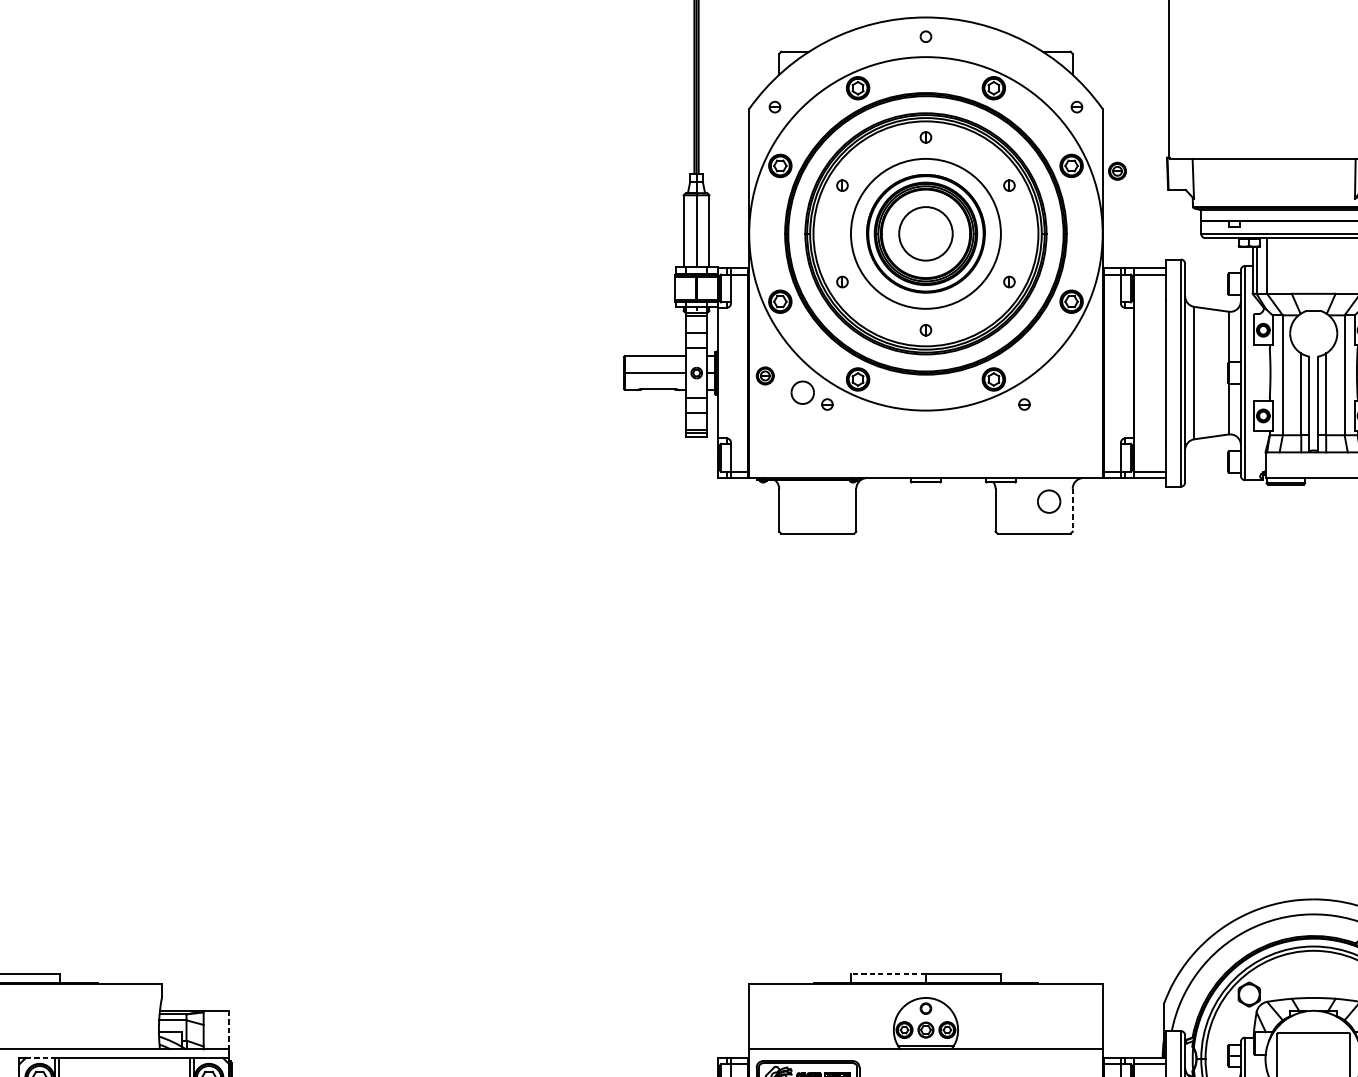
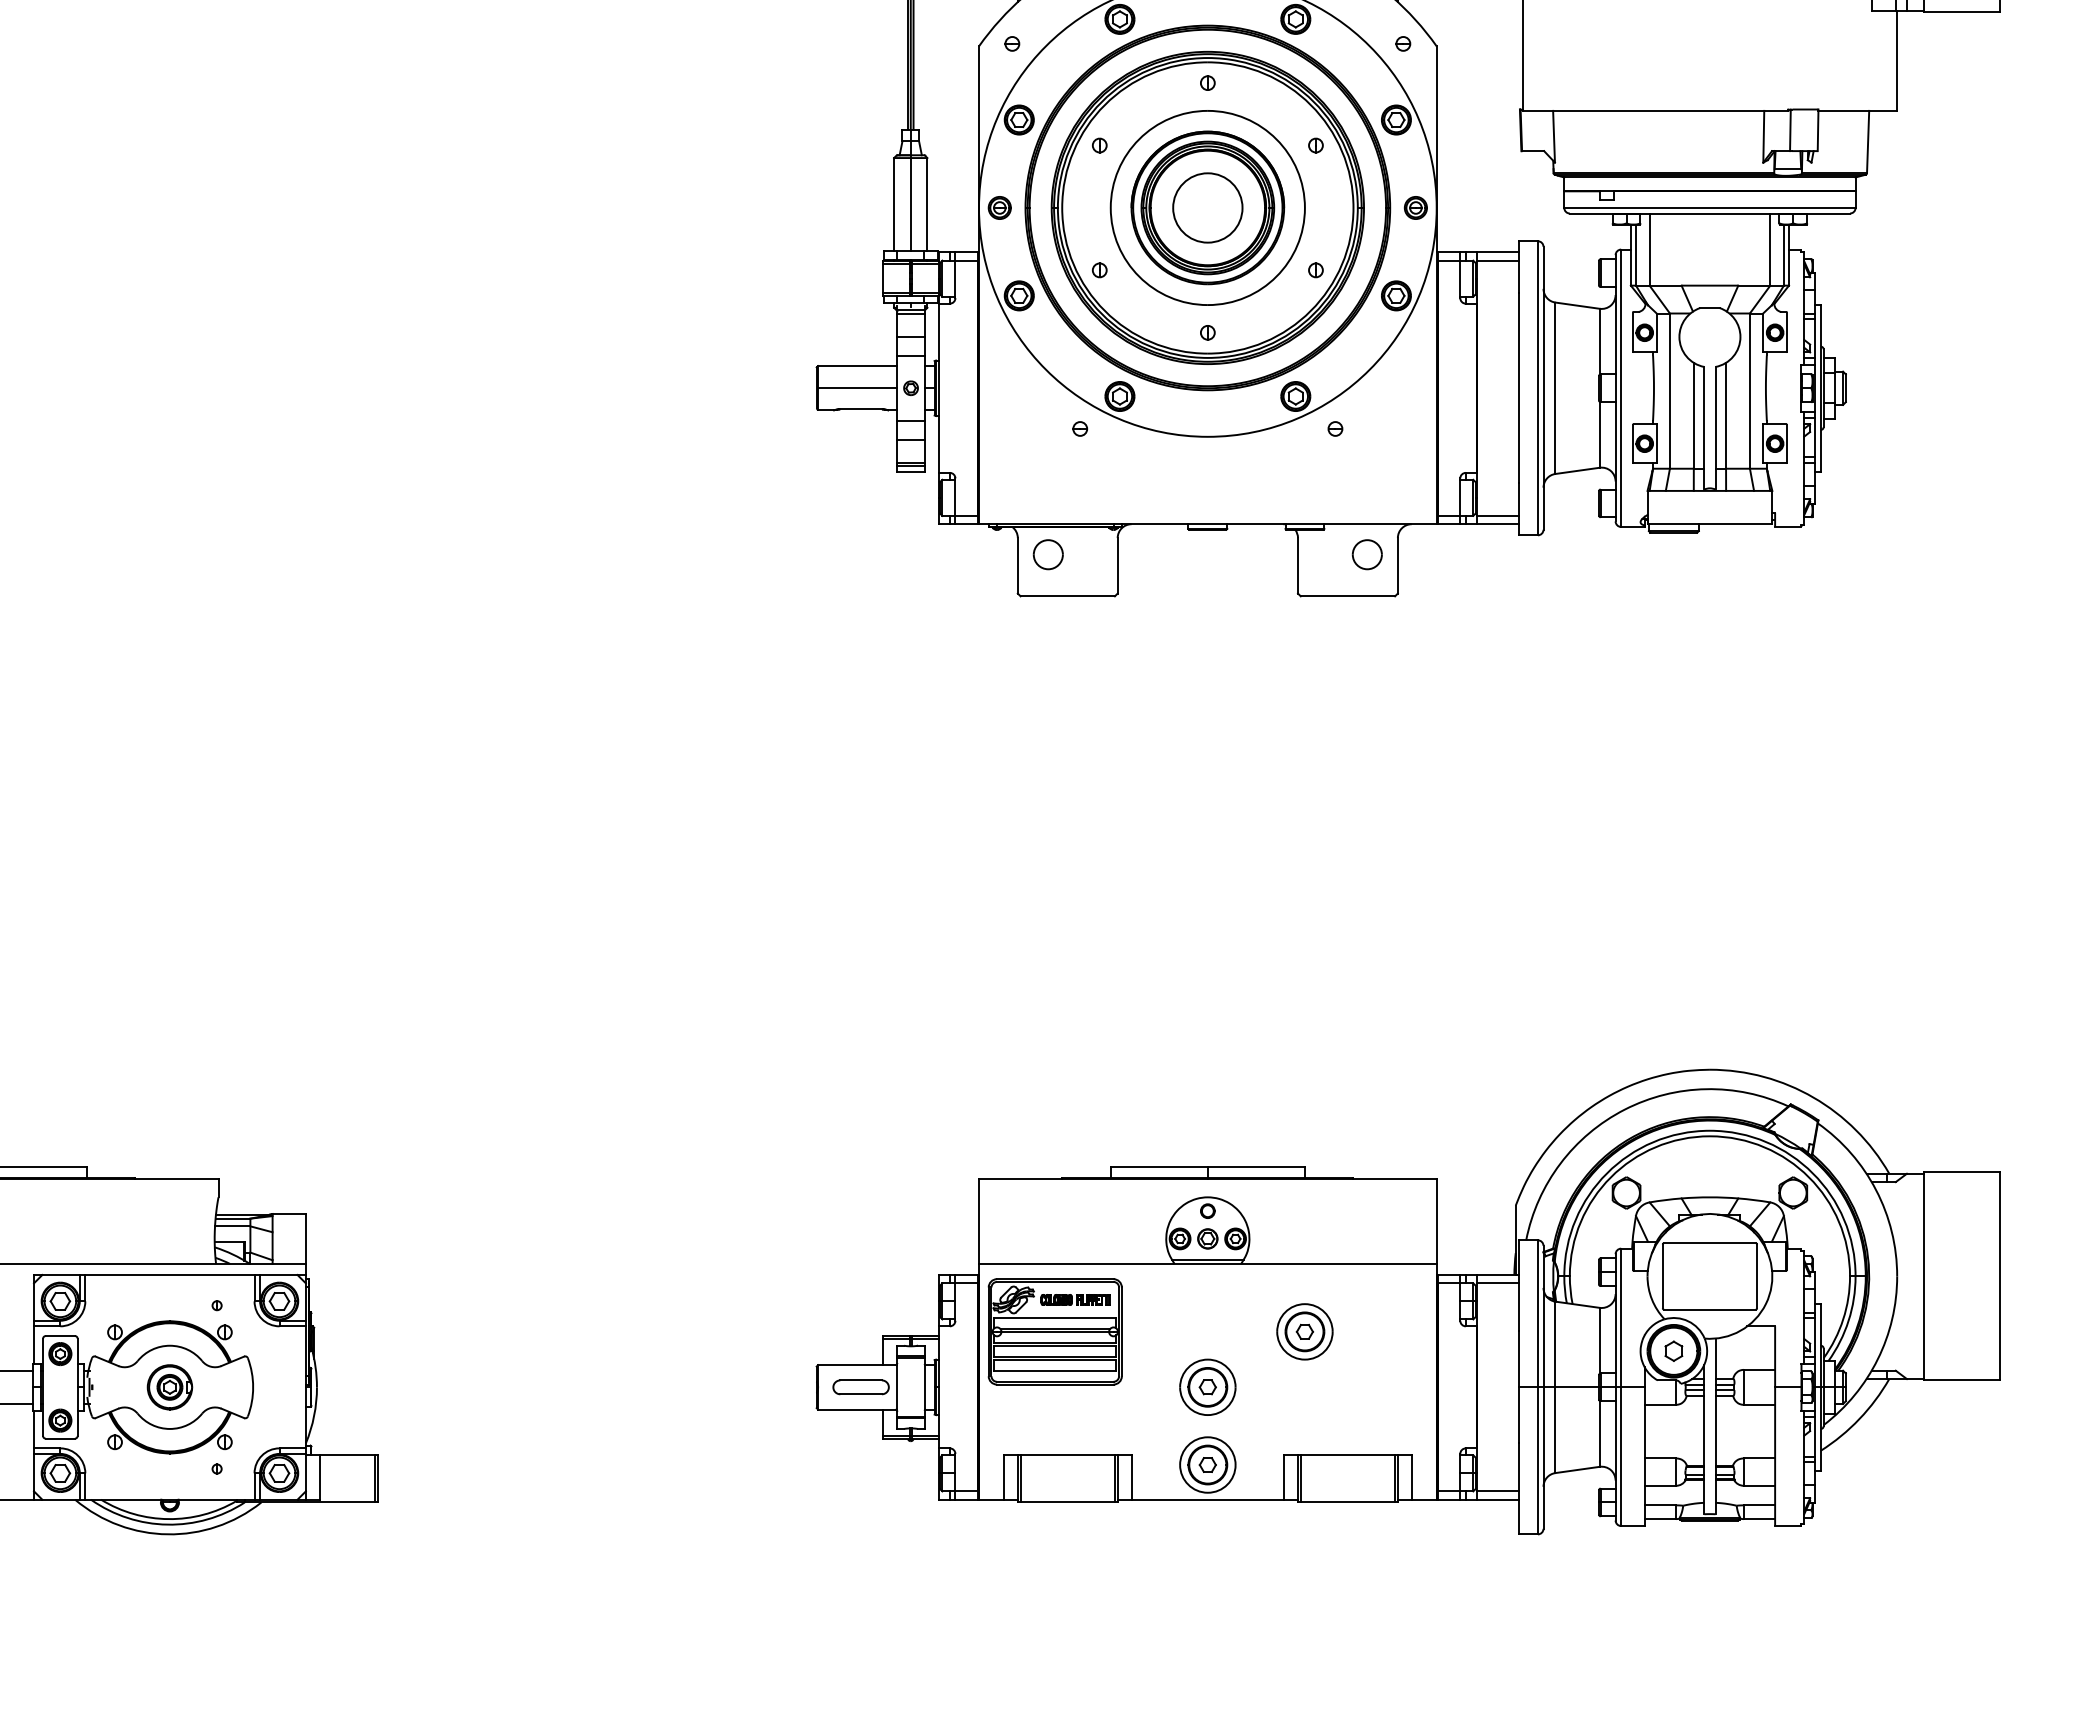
part: (1117, 170) -> (1415, 207), moved
part: (765, 375) -> (999, 207), moved
part: (802, 392) -> (1047, 554), moved
line: (1072, 509) -> (1397, 565), dashed -> solid
line: (888, 974) -> (1159, 1166), dashed -> solid
line: (229, 1029) -> (305, 1238), dashed -> solid
line: (40, 1058) -> (61, 1275), dashed -> solid

